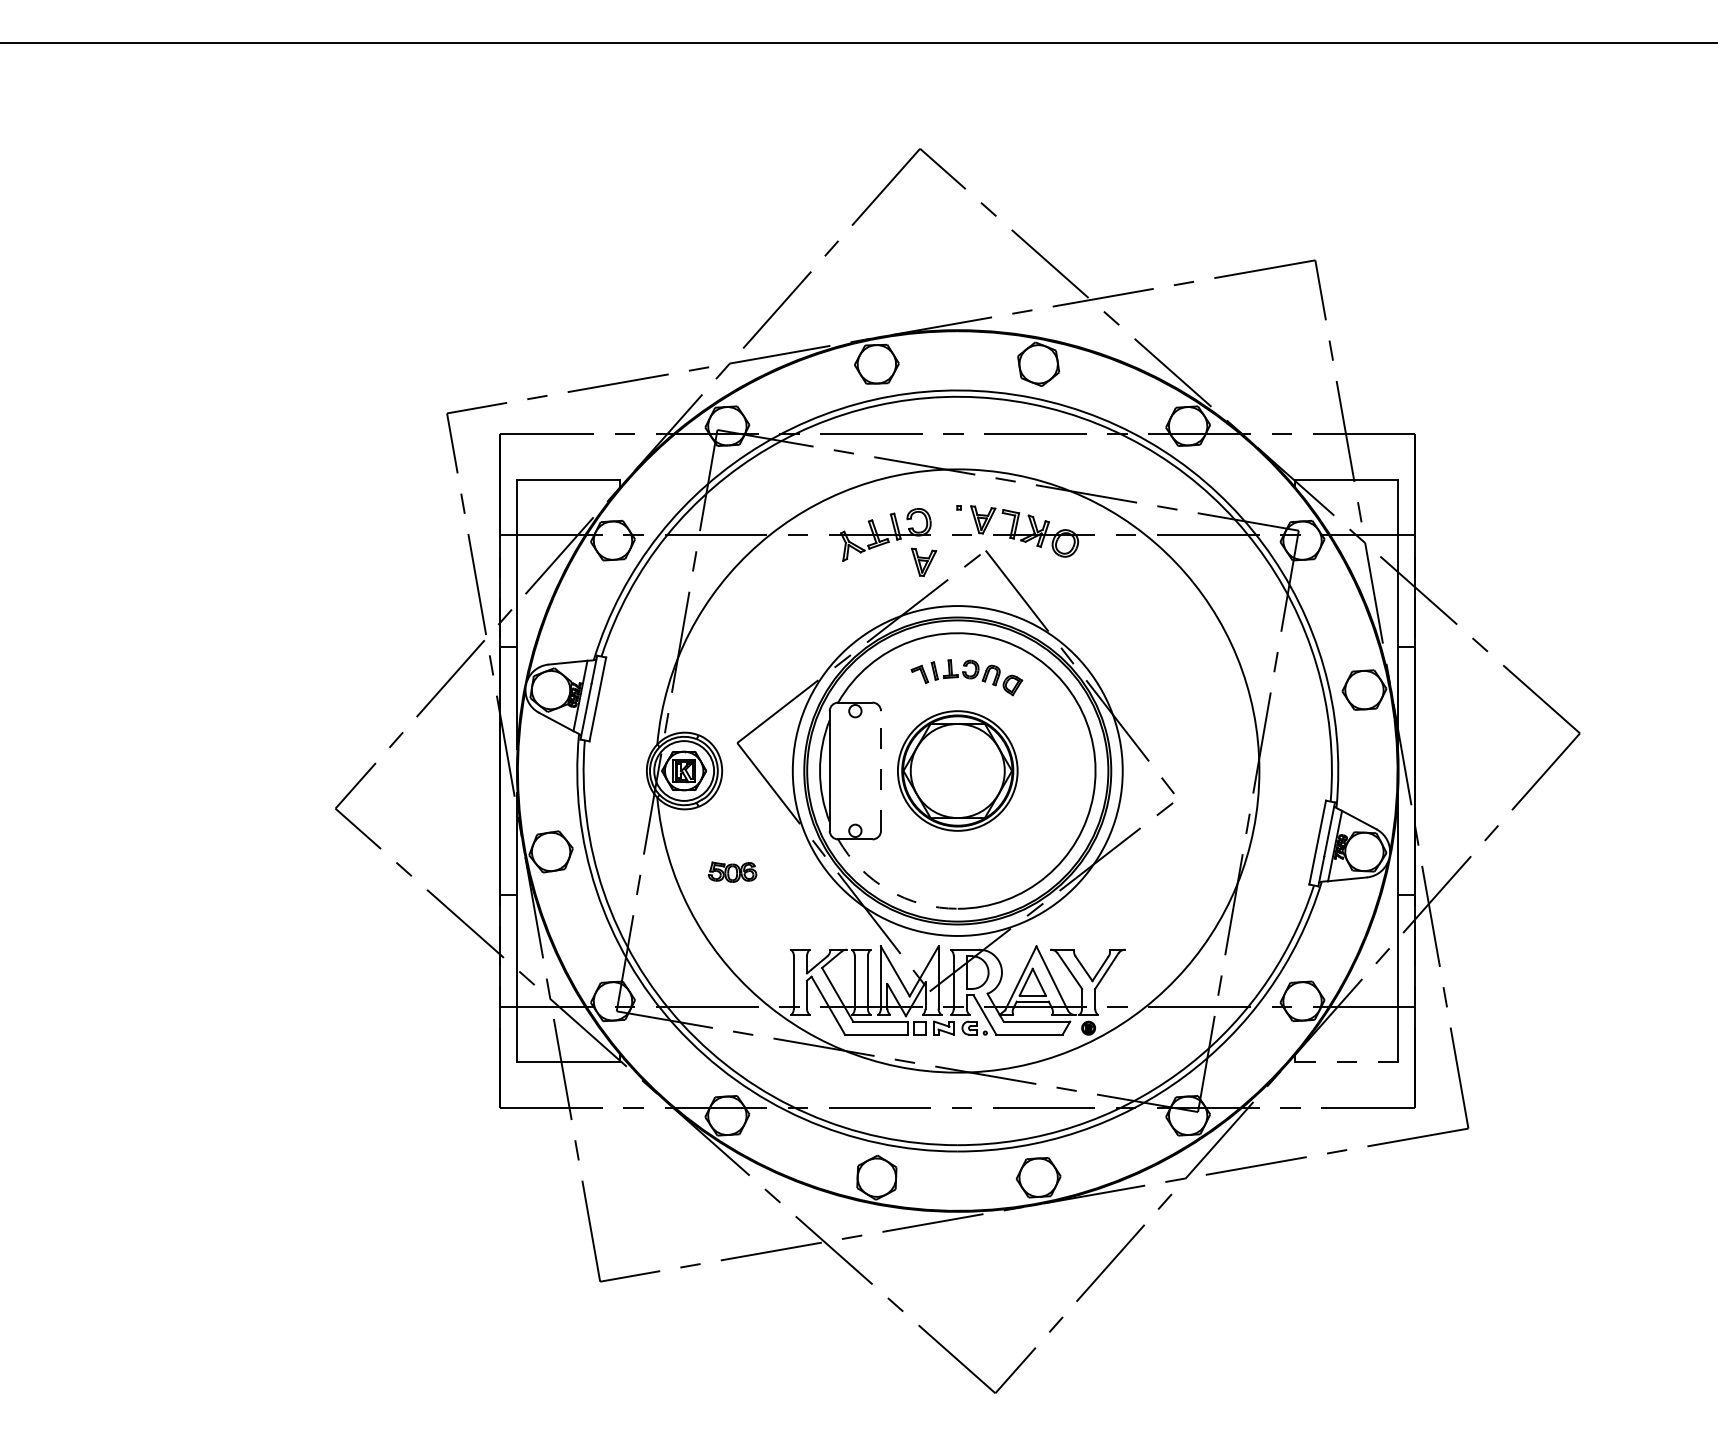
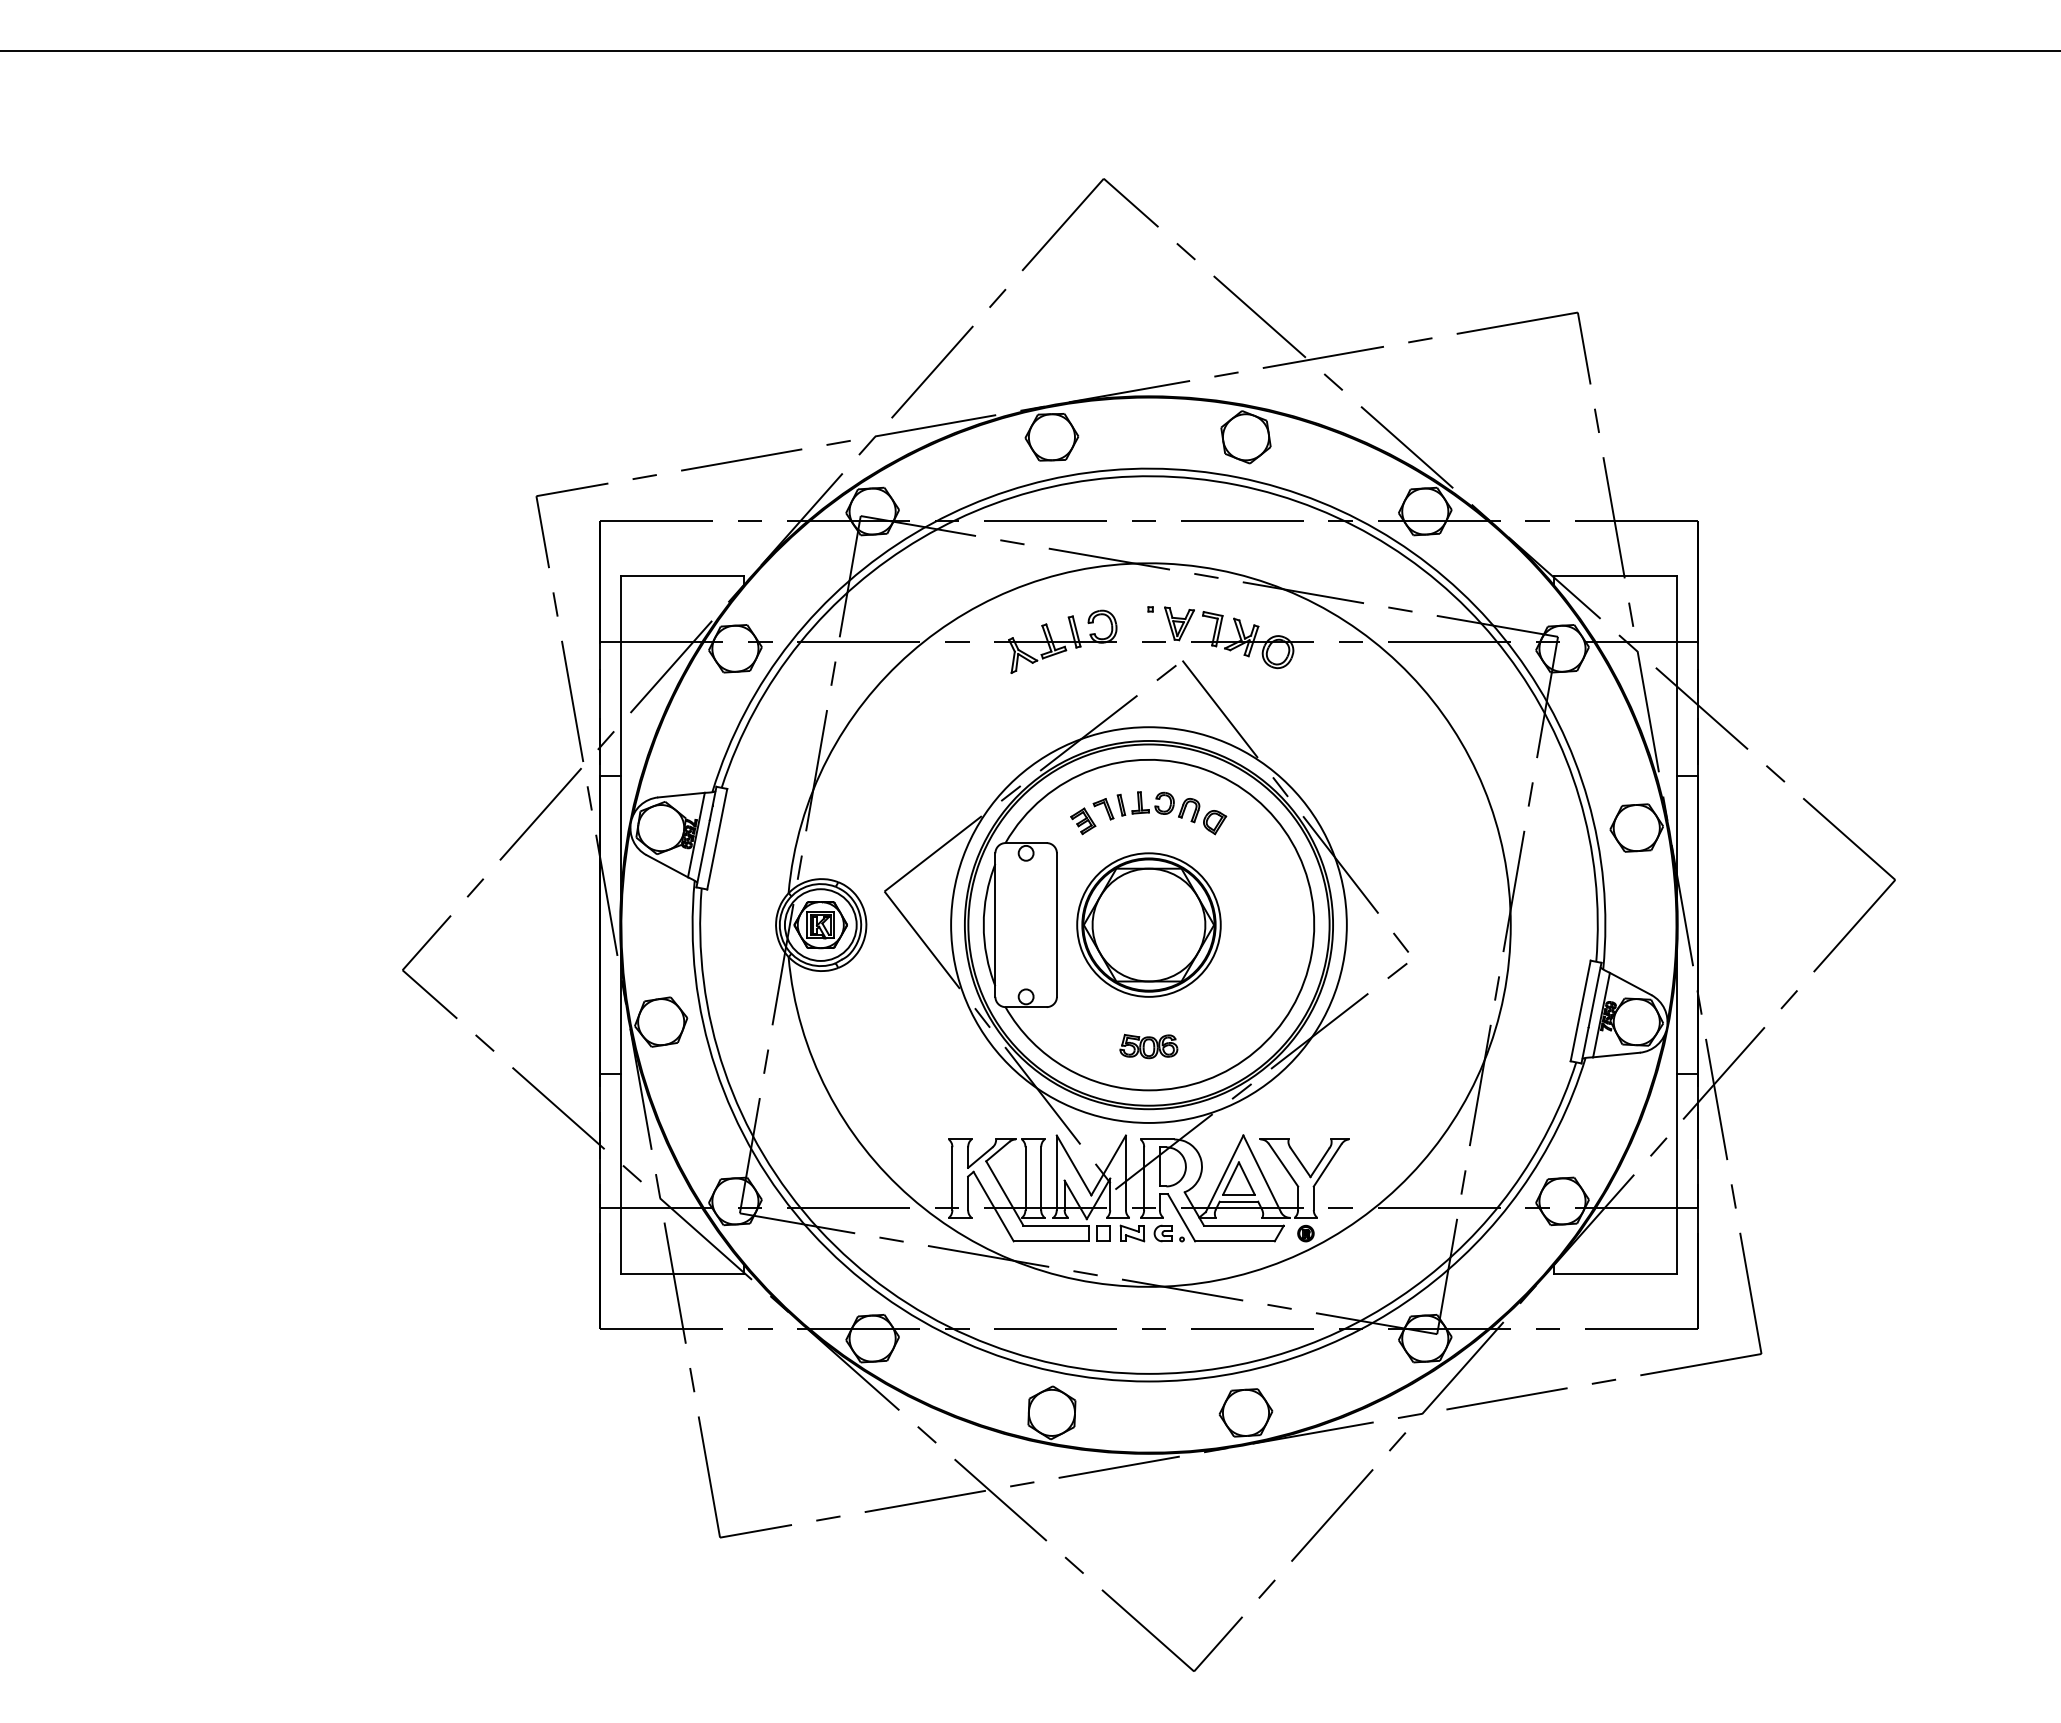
part: (924, 562) -> (1108, 674), removed
part: (903, 684) -> (1083, 821), added
line: (880, 771) -> (1056, 925), dashed -> solid
part: (732, 872) -> (1148, 1046), moved
arc: (889, 890) -> (1066, 1068), dashed -> solid
line: (1346, 1061) -> (1615, 1273), dashed -> solid

